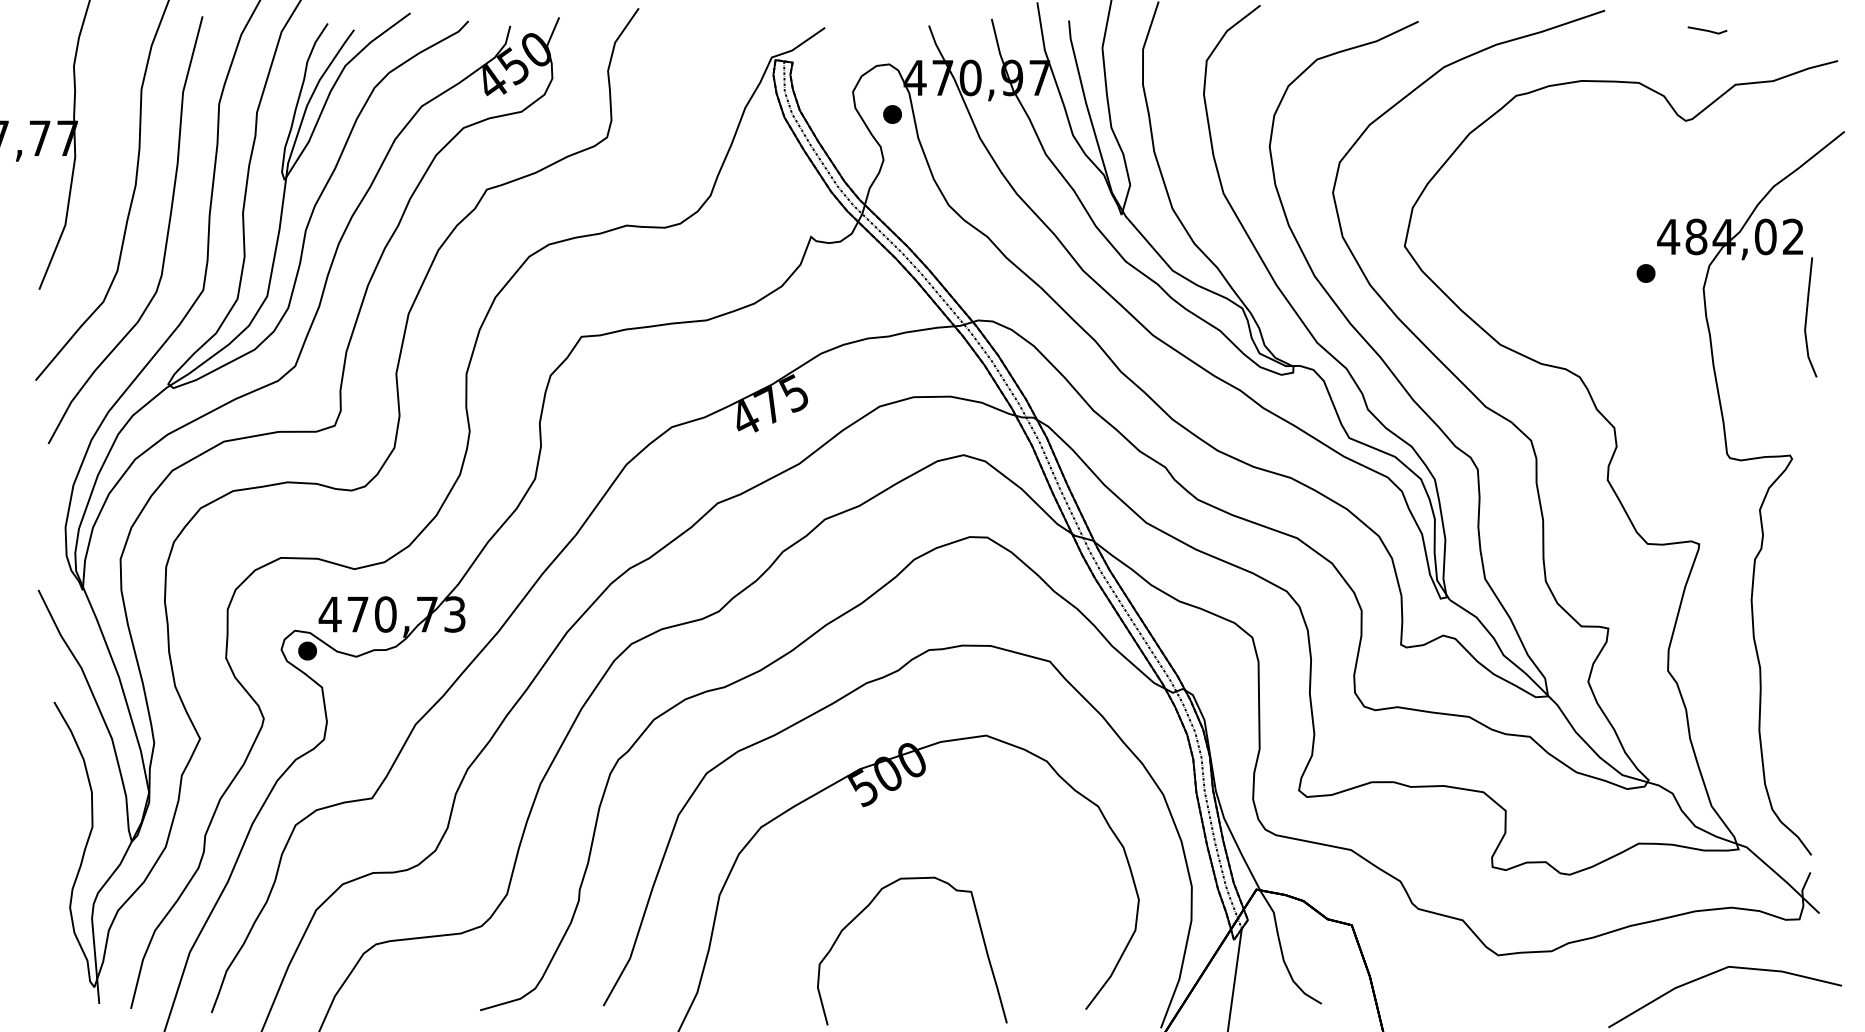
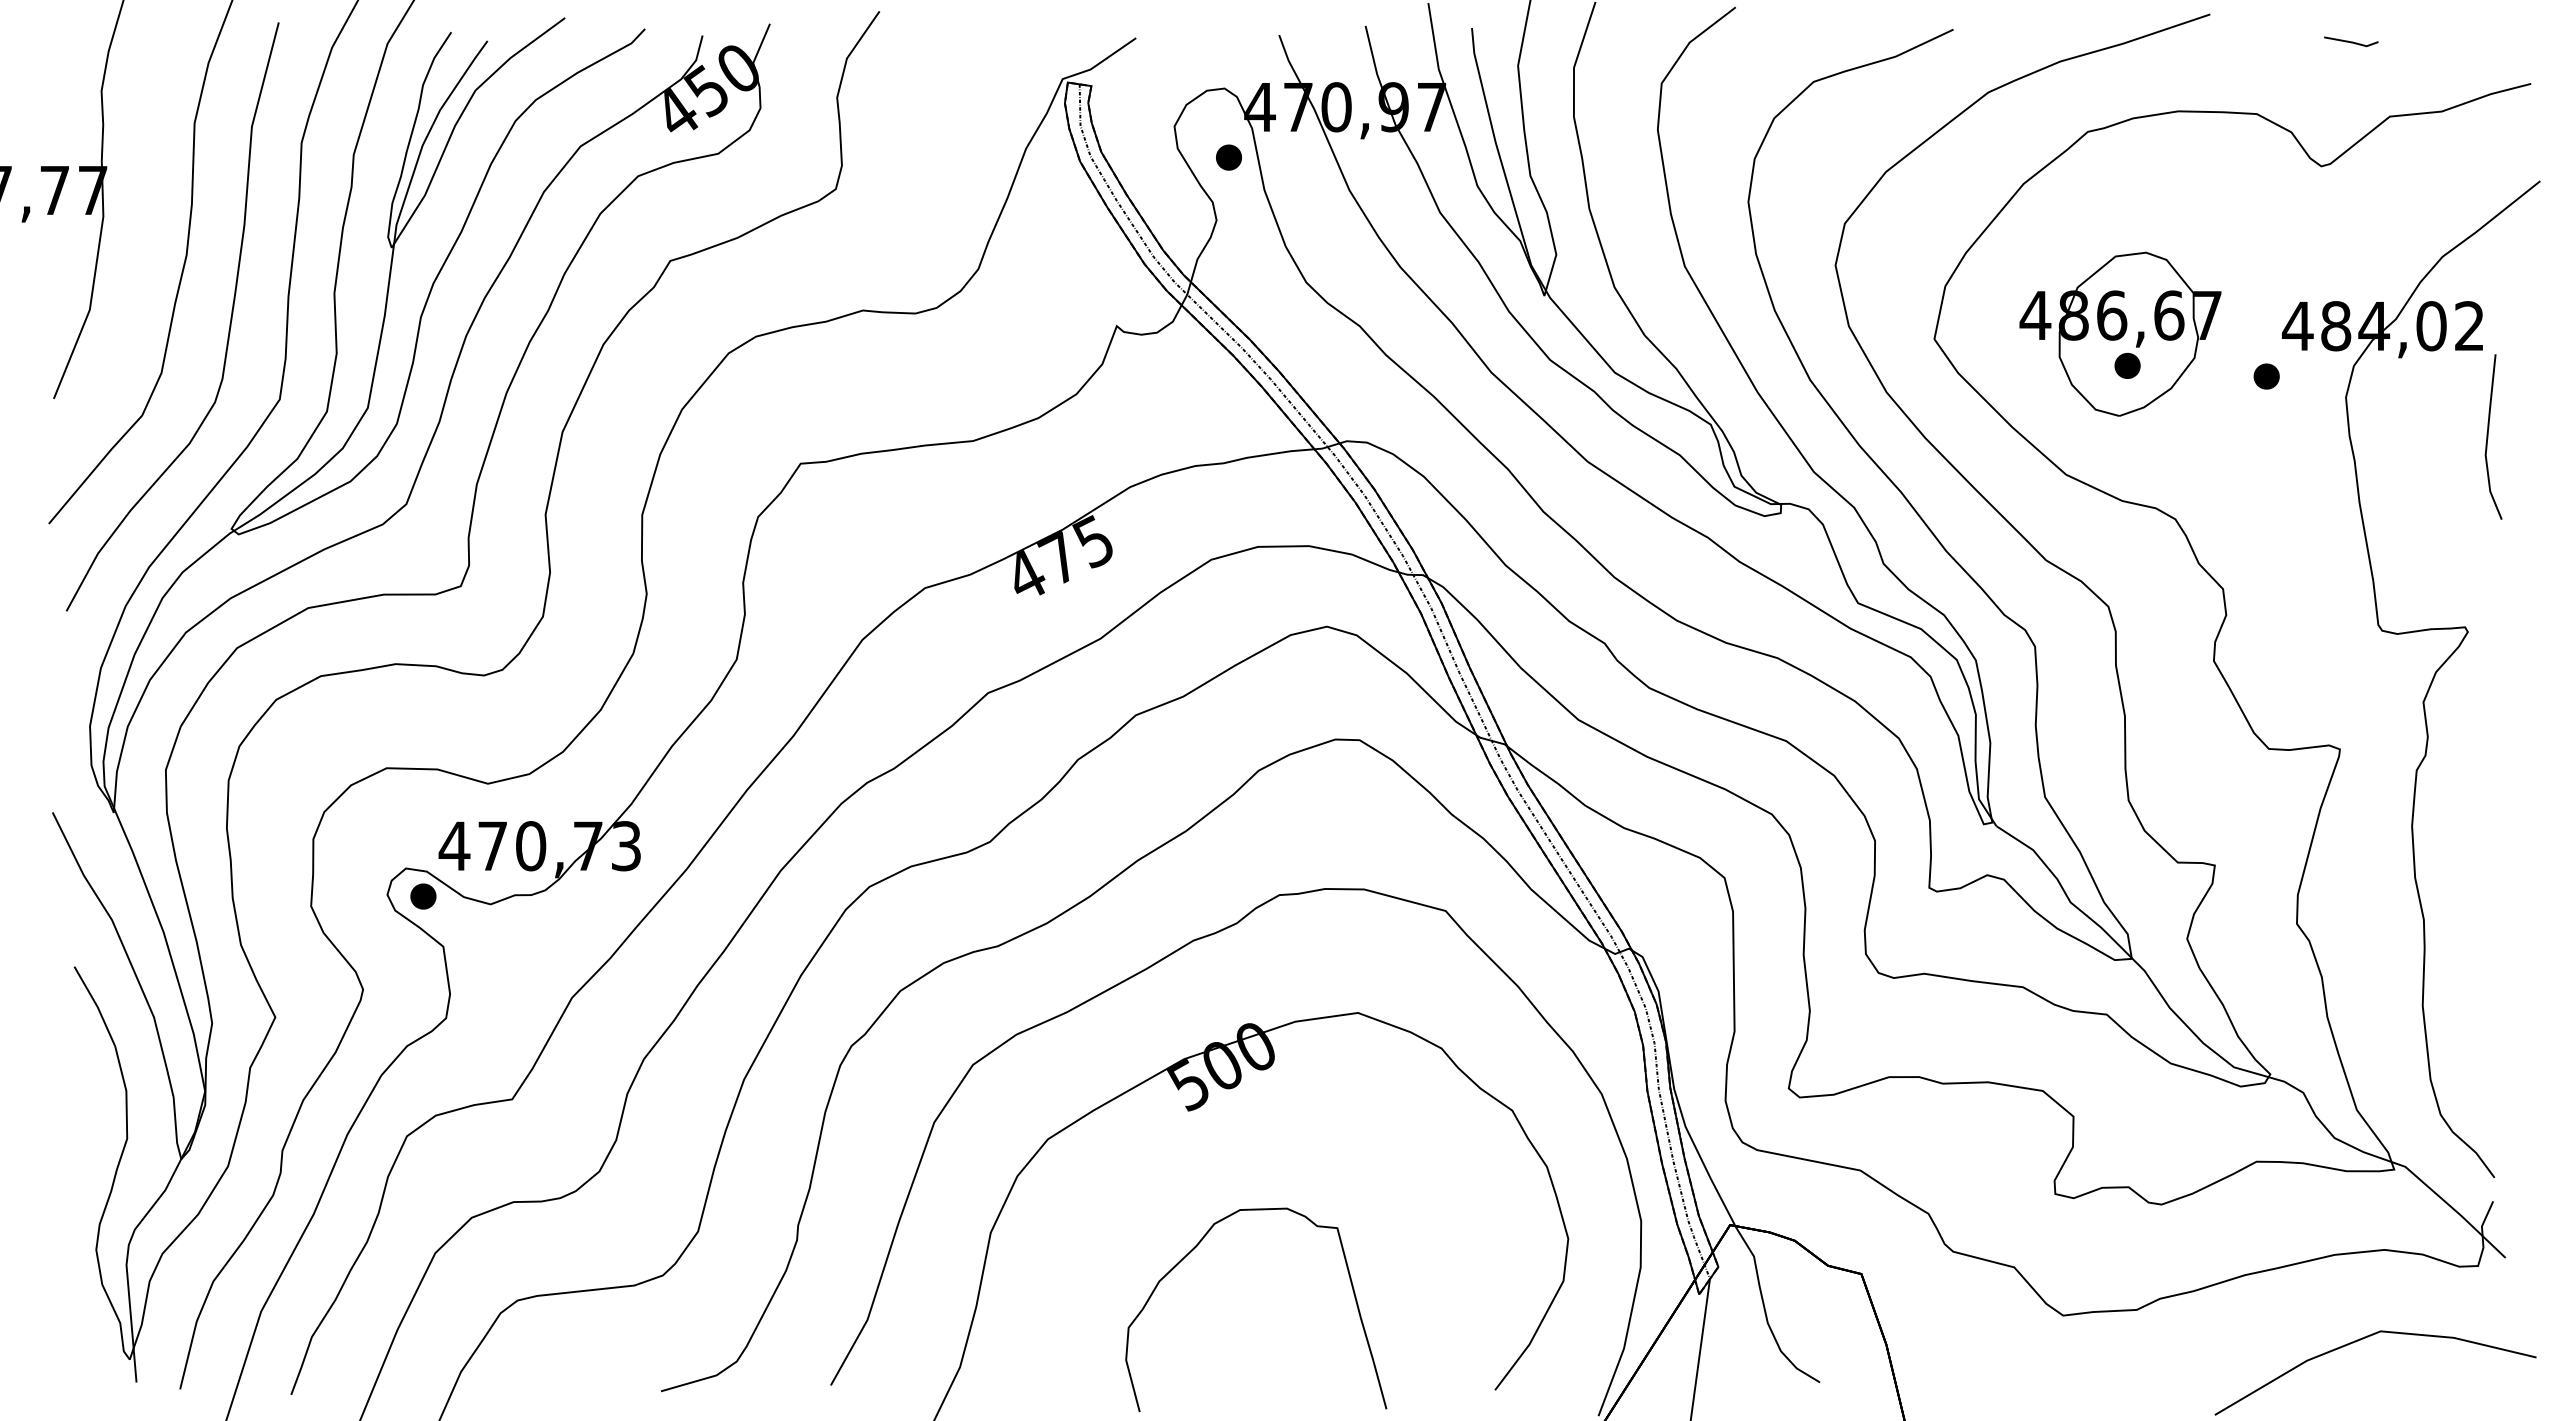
part: (1539, 242) -> (2119, 333), added

